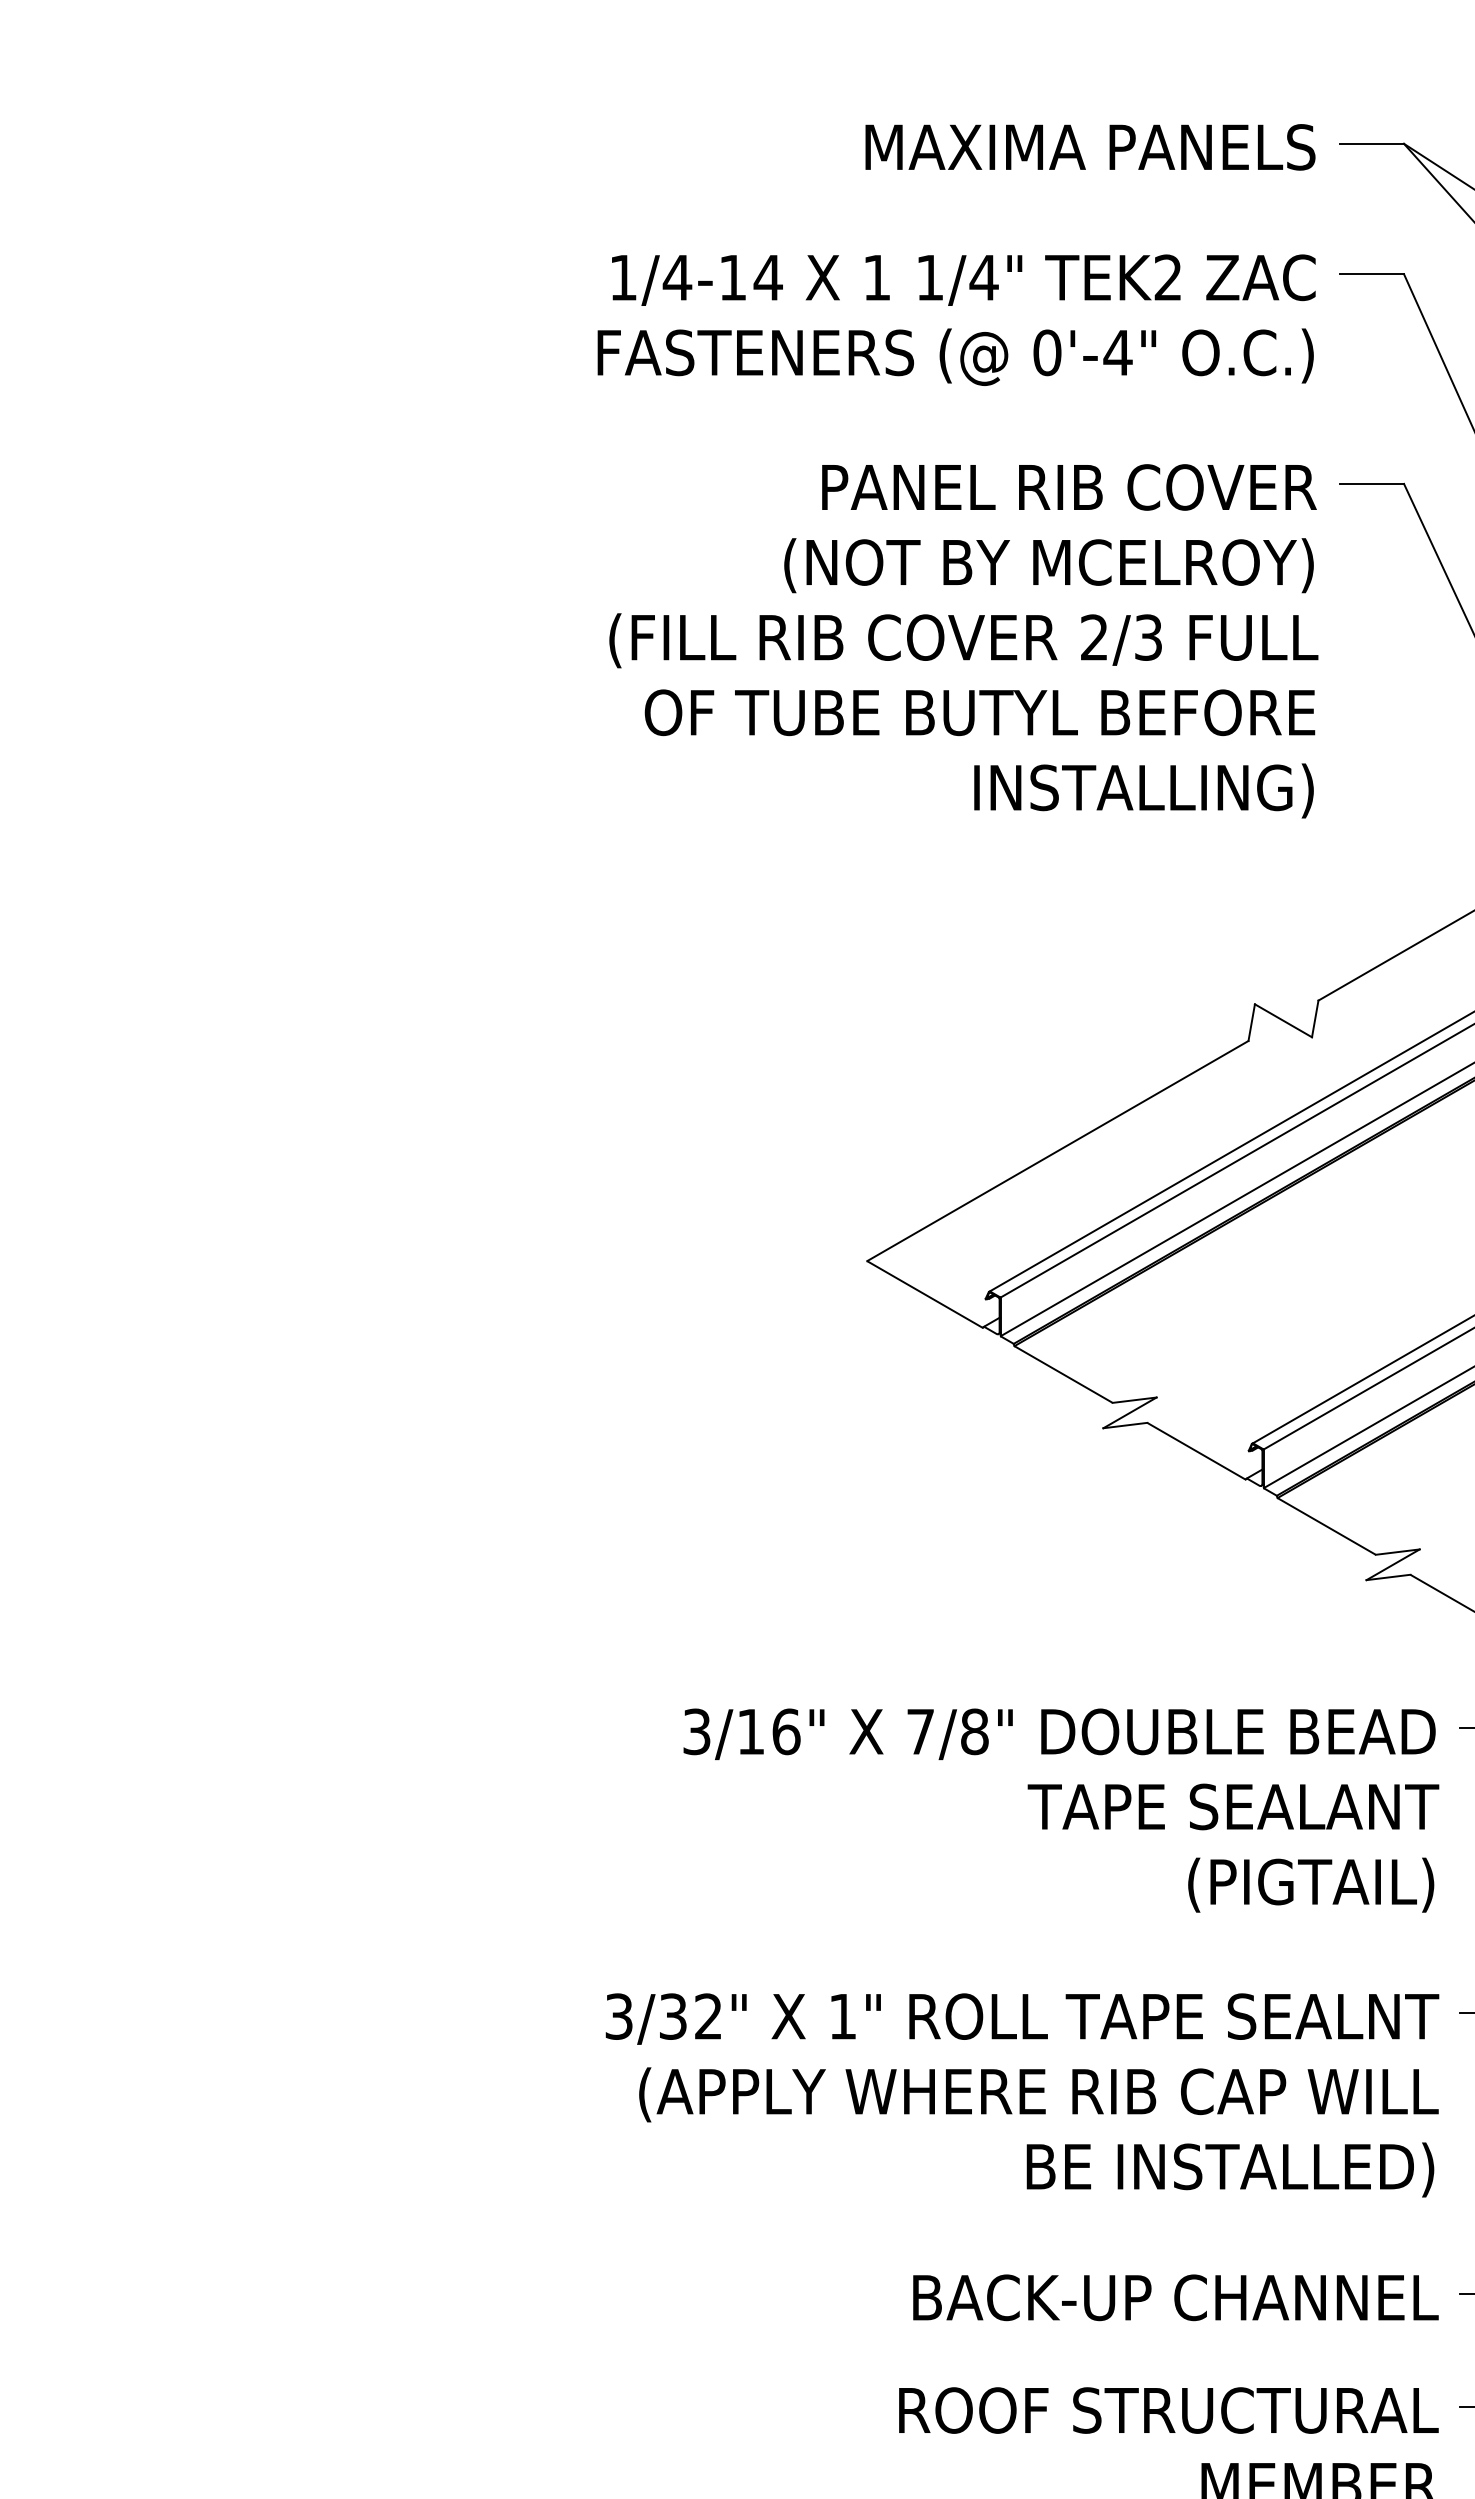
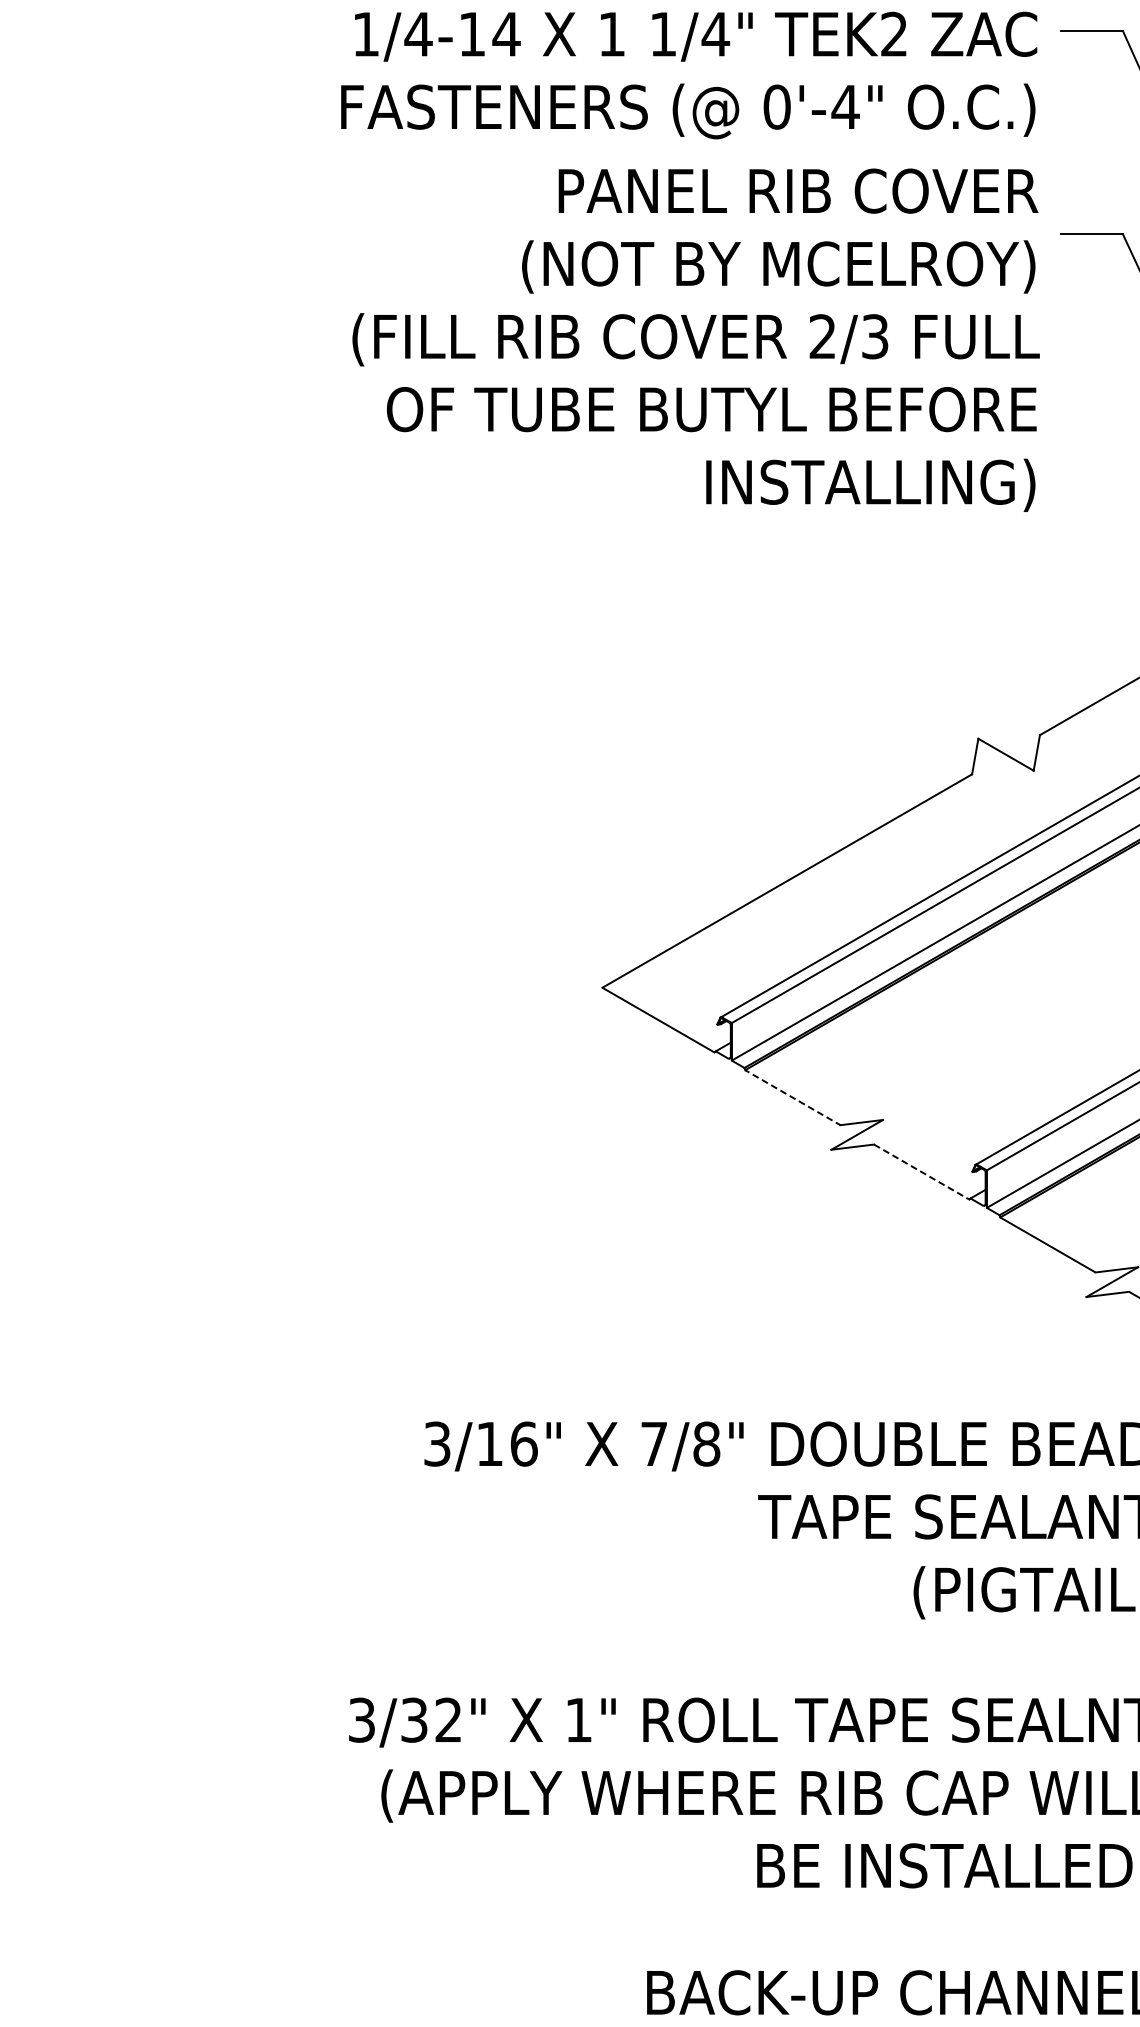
text: (963, 641) -> (695, 340), moved
line: (1059, 1372) -> (788, 1095), solid -> dashed
line: (1196, 1451) -> (921, 1172), solid -> dashed

